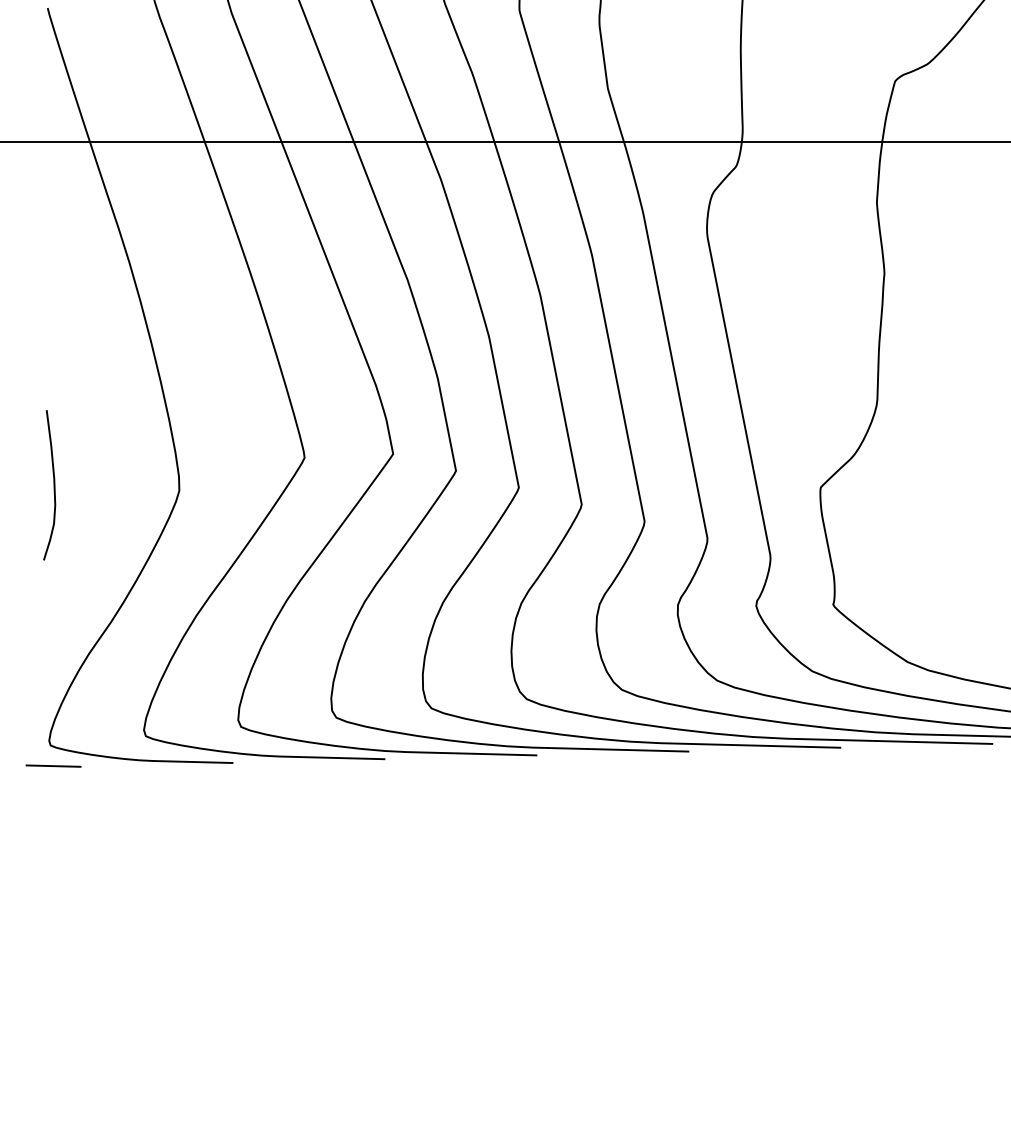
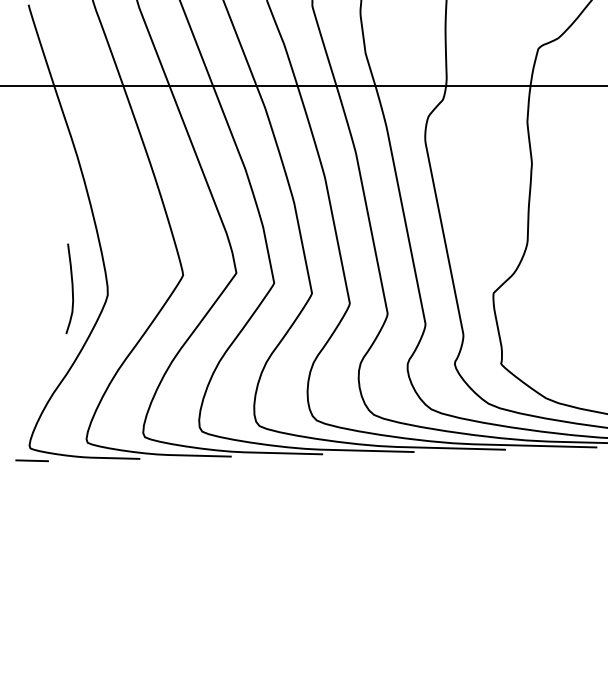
curve: (52, 484) -> (71, 288), moved

